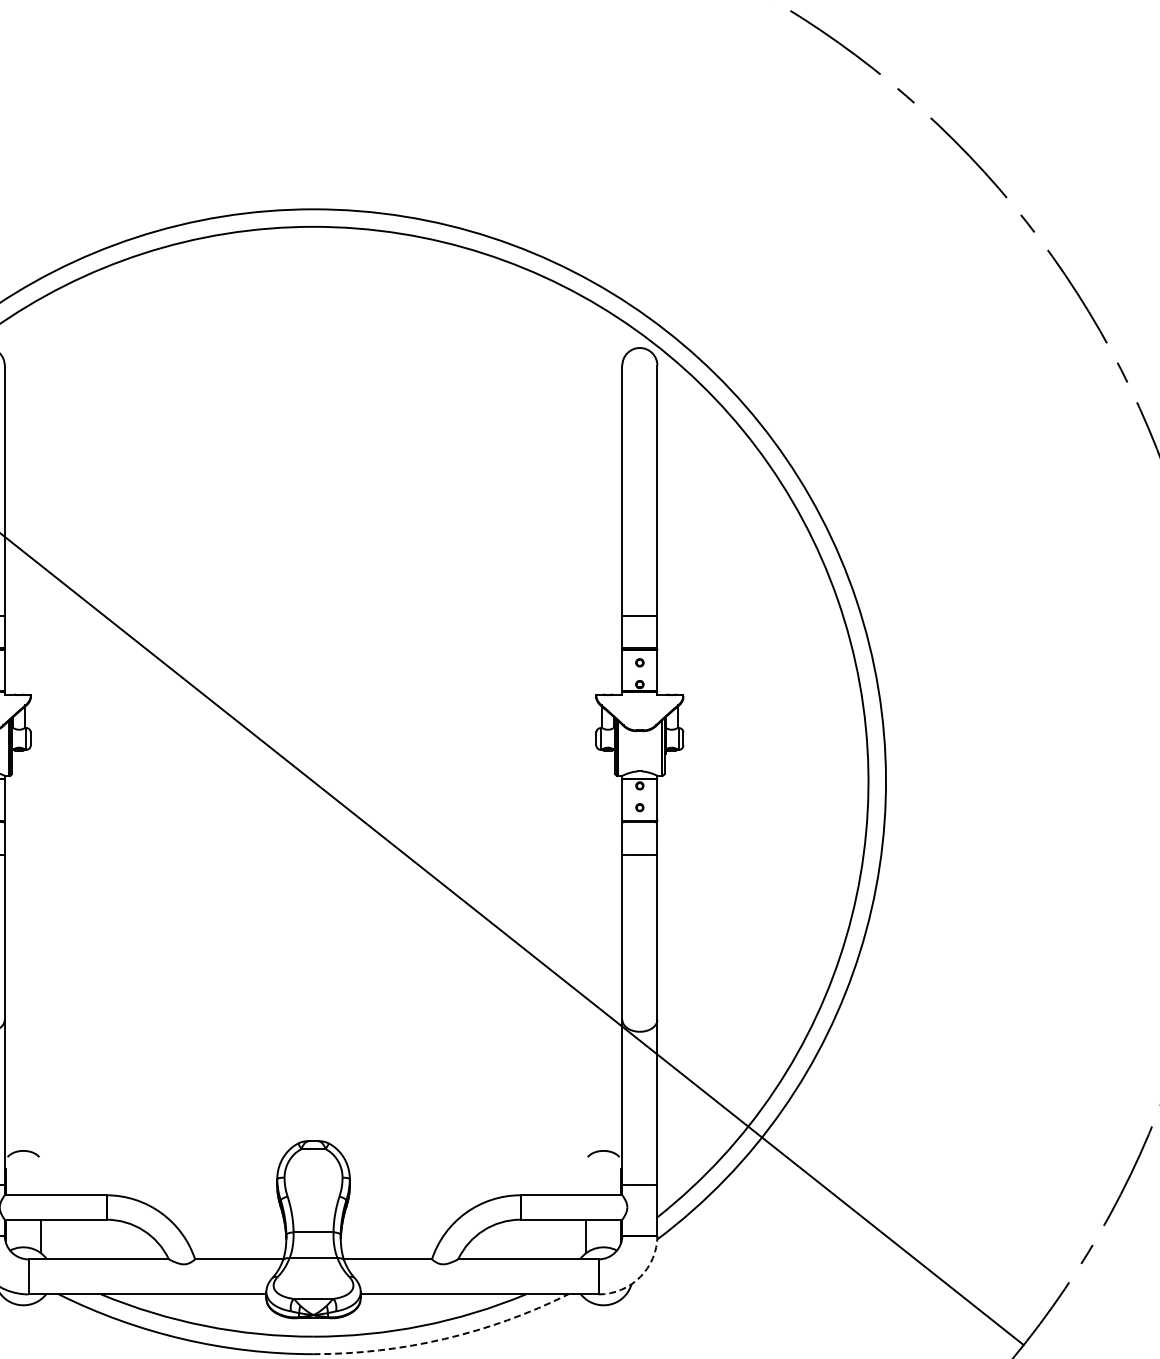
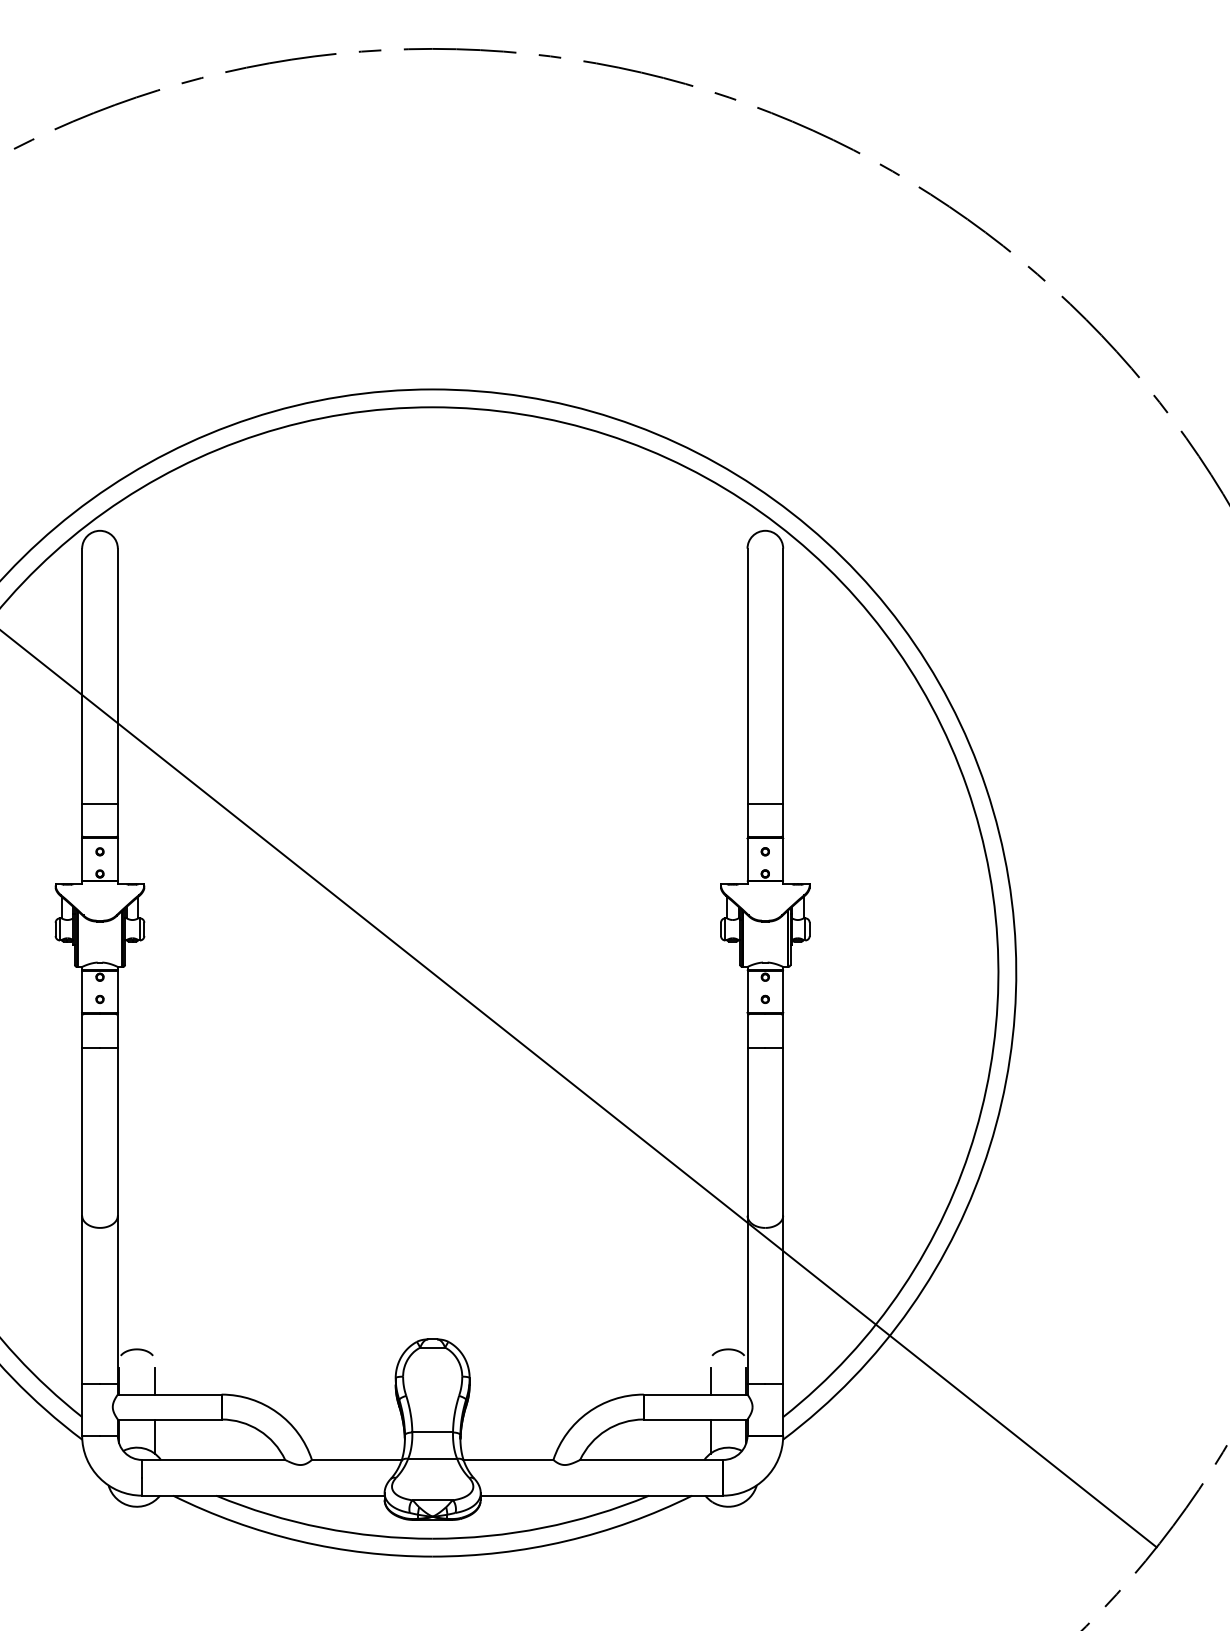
line: (40, 1181) -> (154, 1380), added
line: (586, 1181) -> (710, 1380), added
arc: (640, 1277) -> (765, 1478), dashed -> solid
arc: (444, 1339) -> (566, 1541), dashed -> solid

